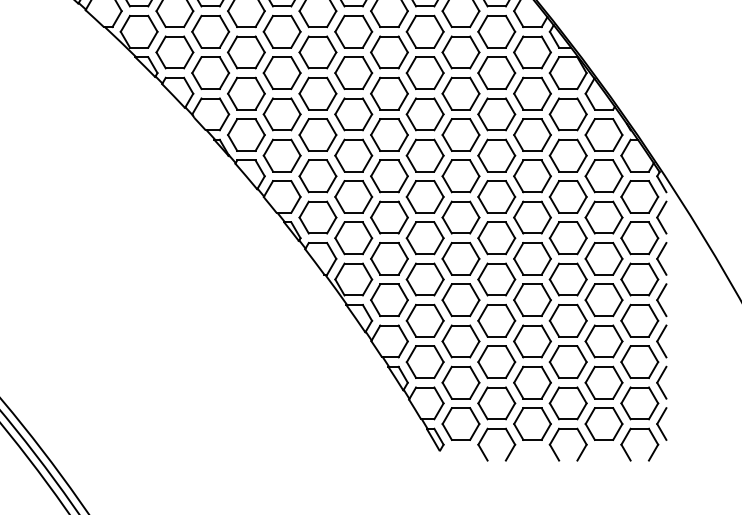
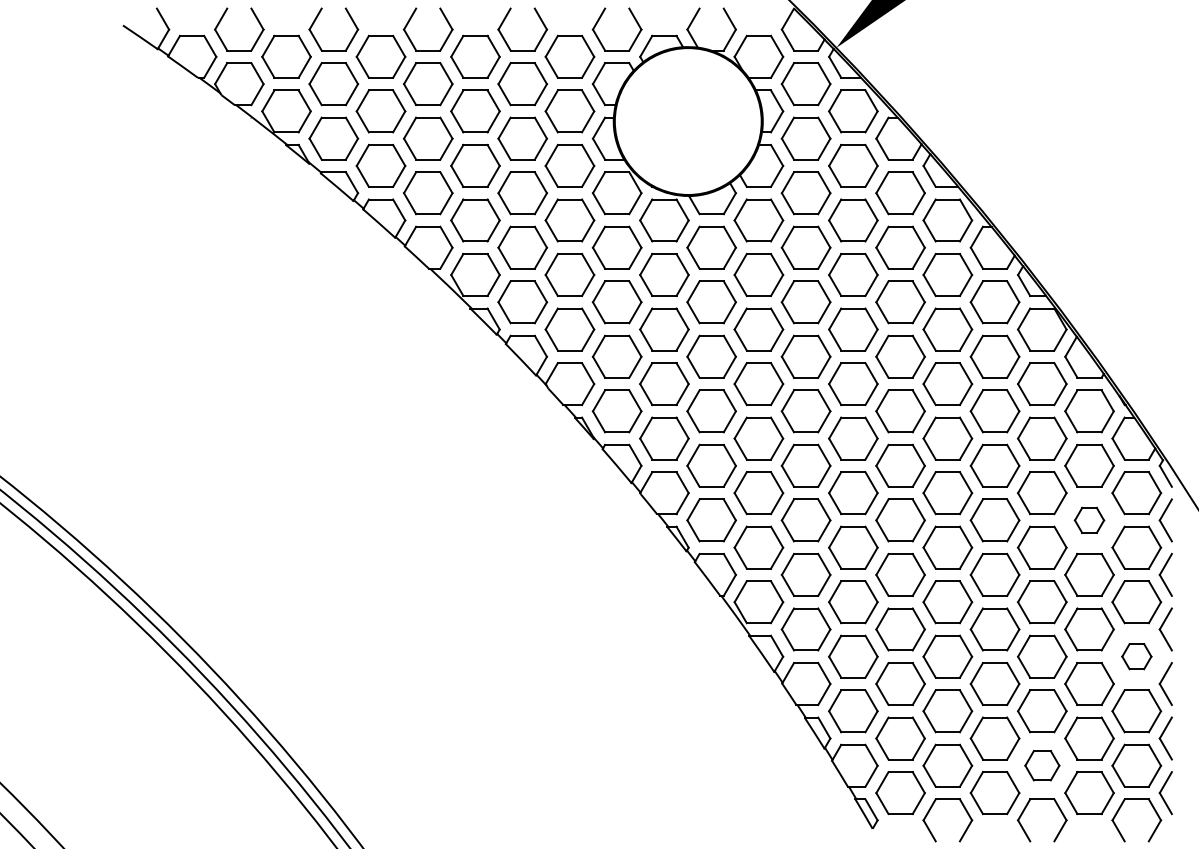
part: (604, 217) -> (1089, 520), size x0.6
part: (639, 320) -> (1136, 656), size x0.6
part: (568, 403) -> (1042, 765), size x0.7

